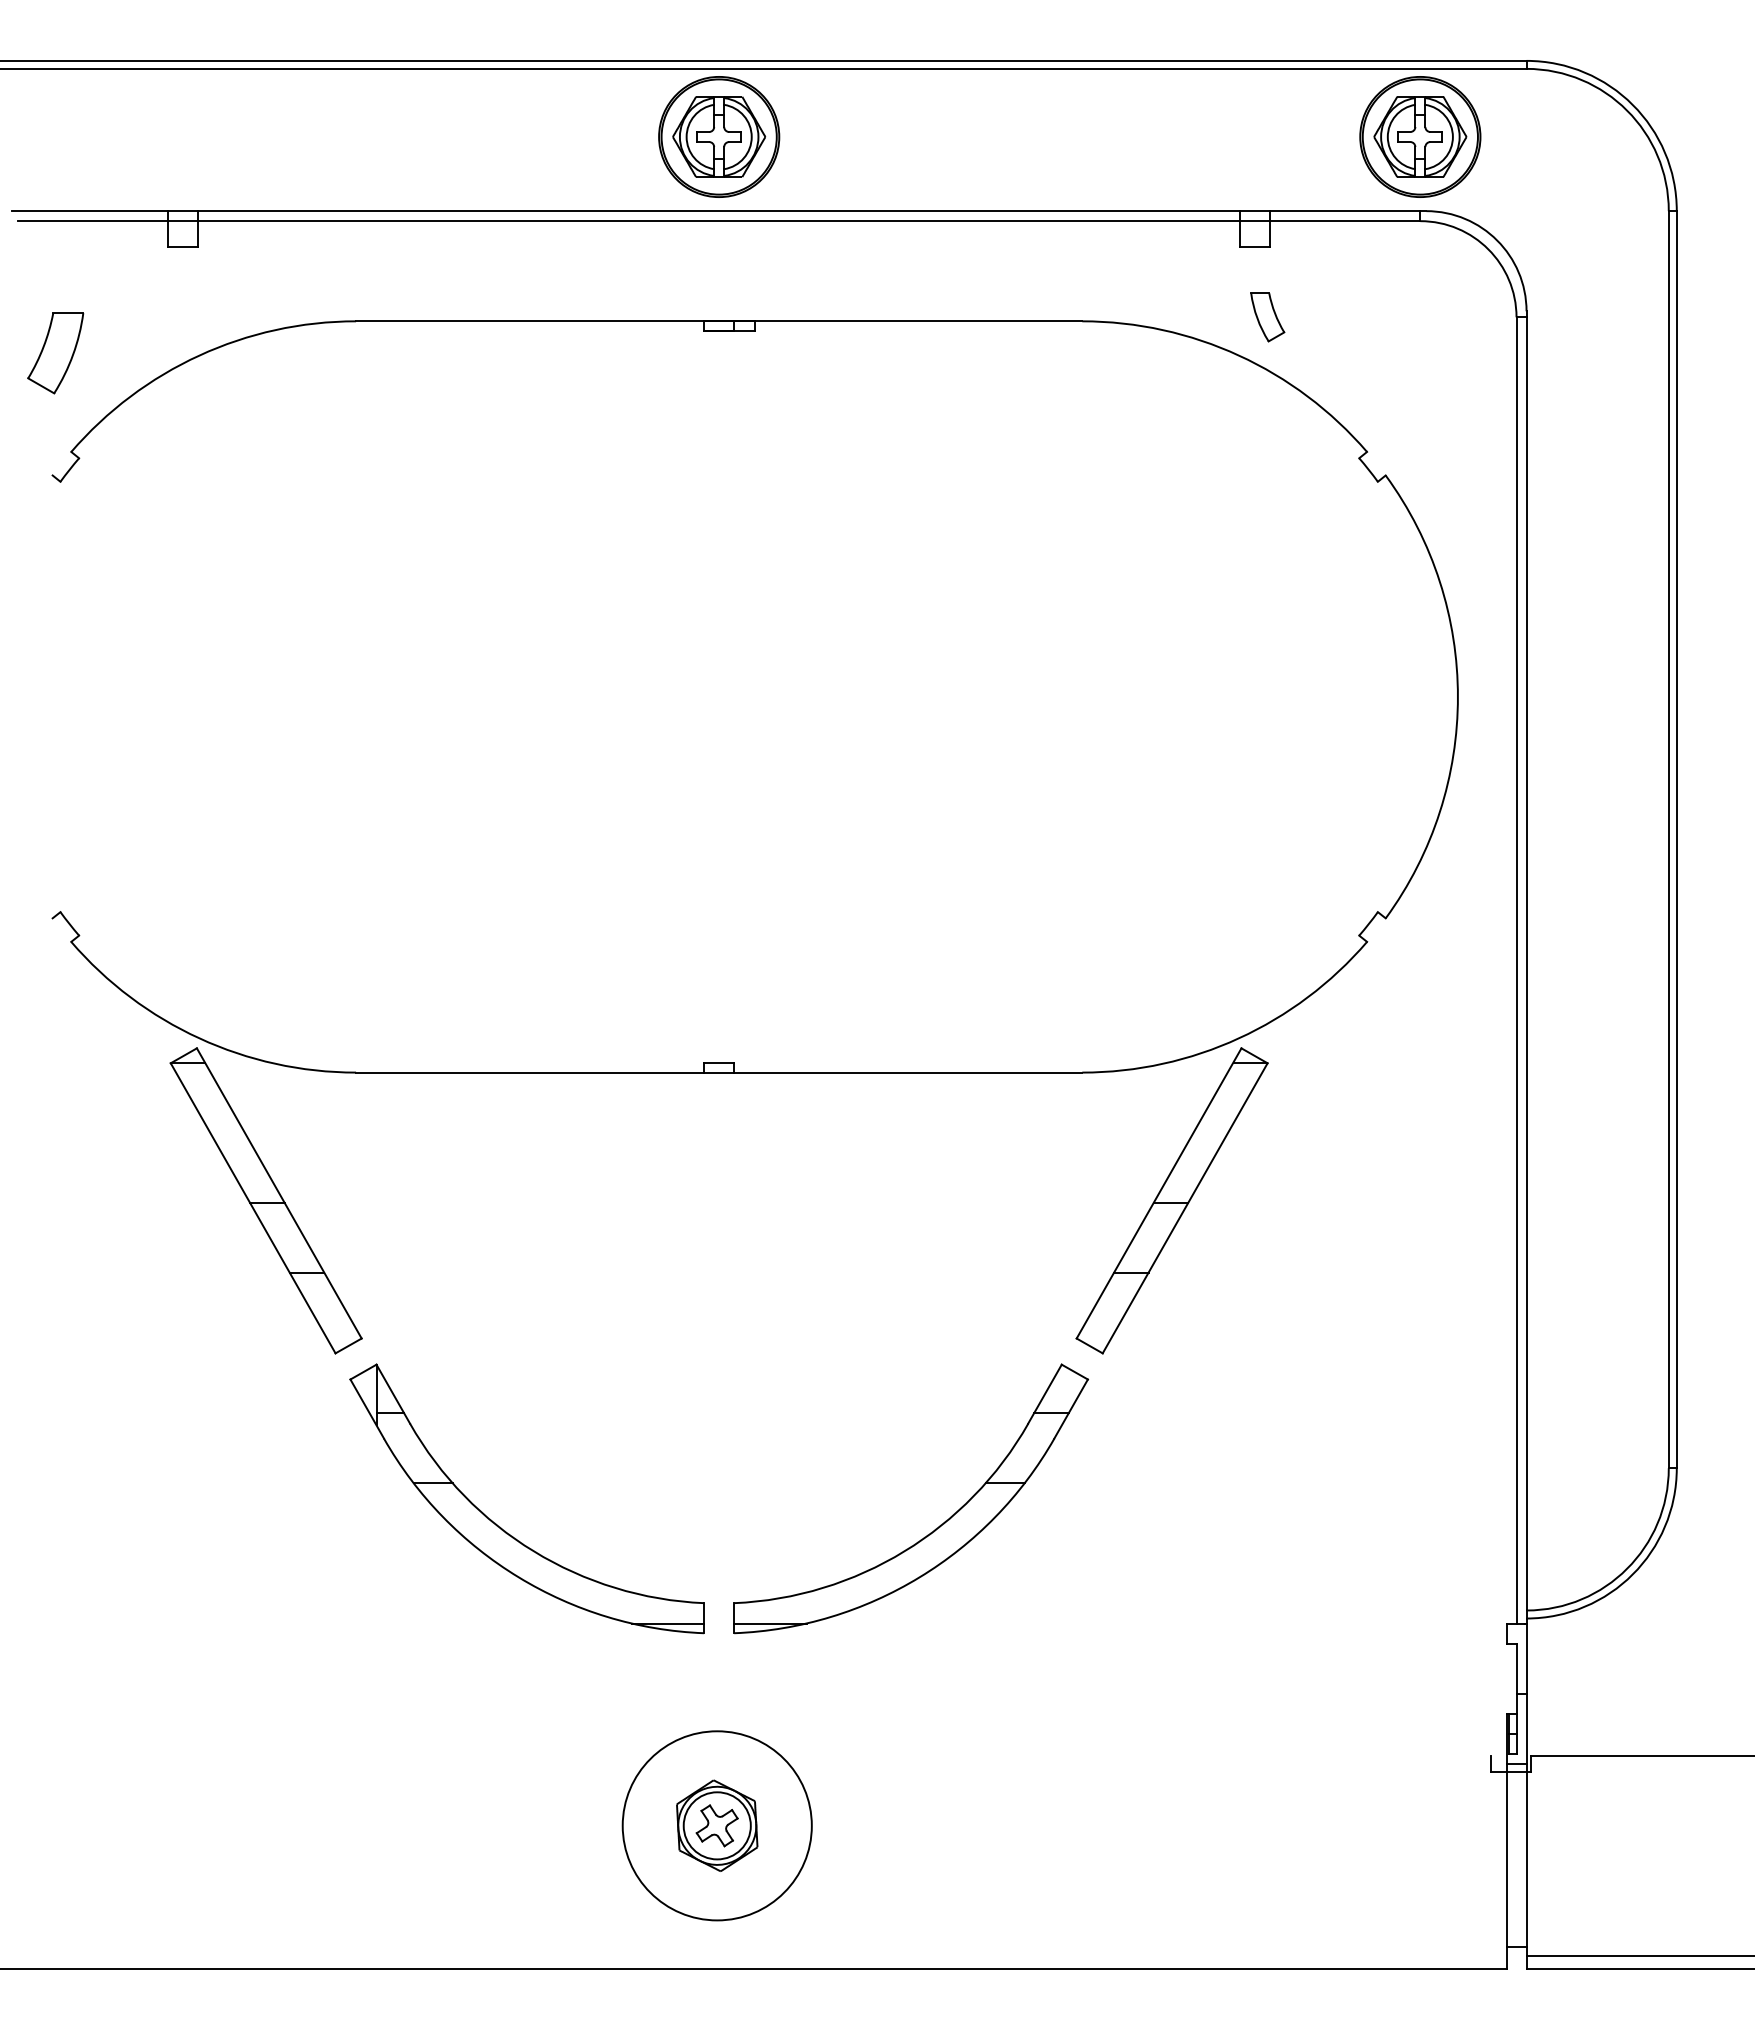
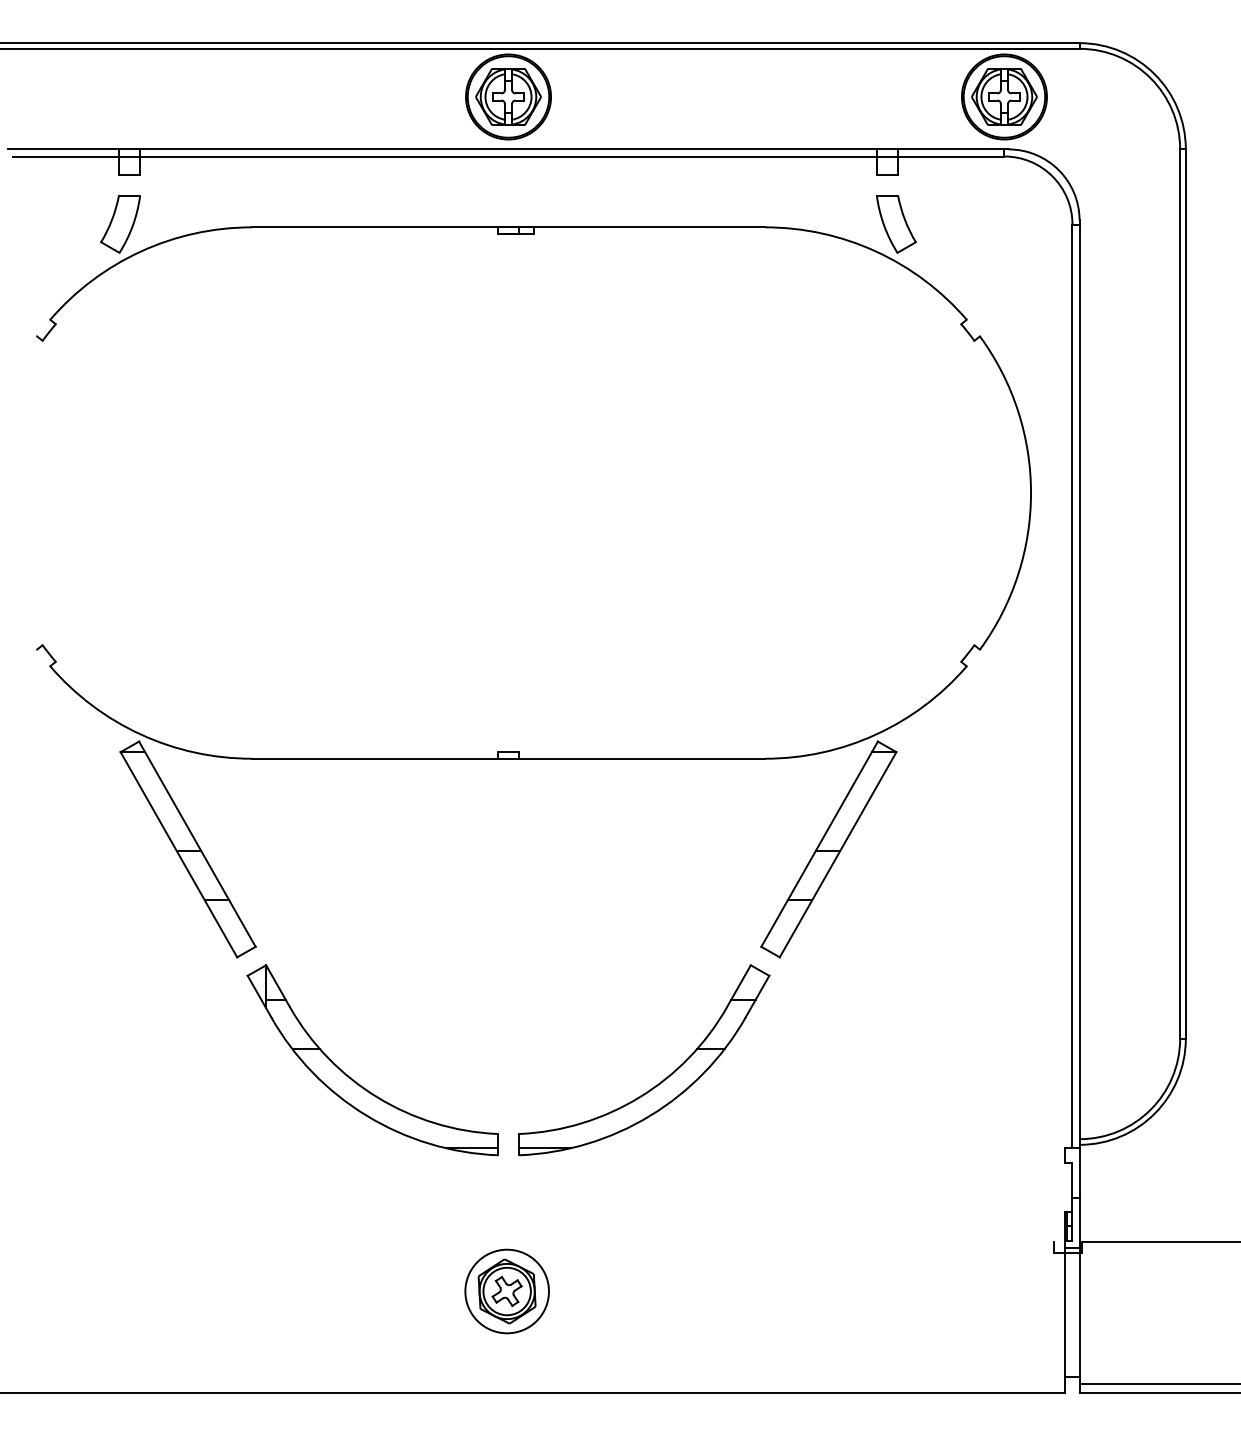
part: (1267, 317) -> (896, 224), size x1.67
part: (55, 353) -> (120, 224), moved
circle: (717, 1825) -> (507, 1291), size x0.62

